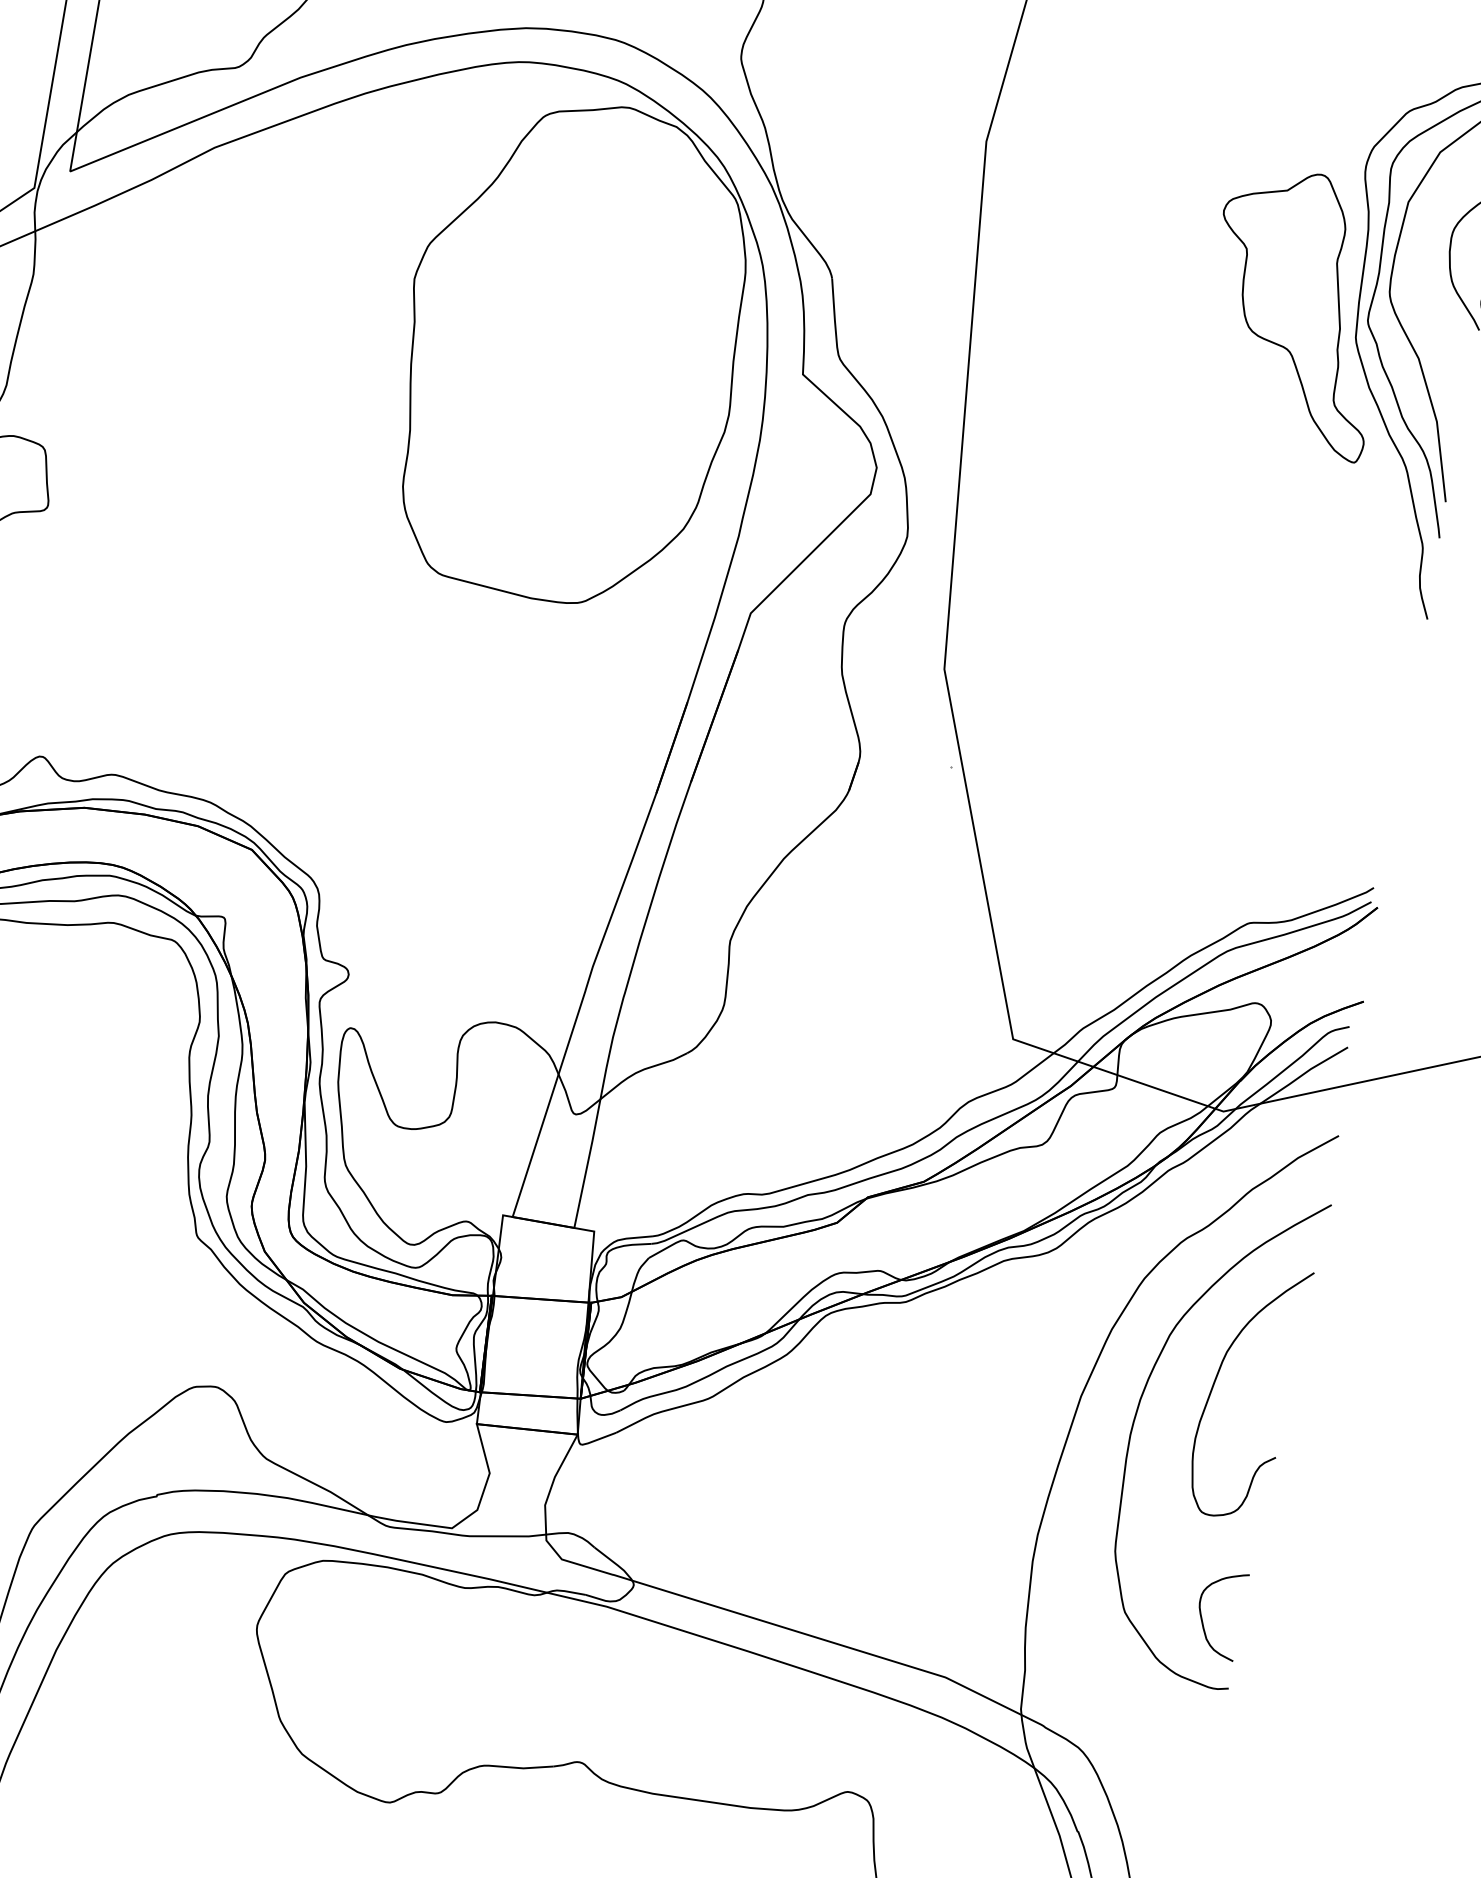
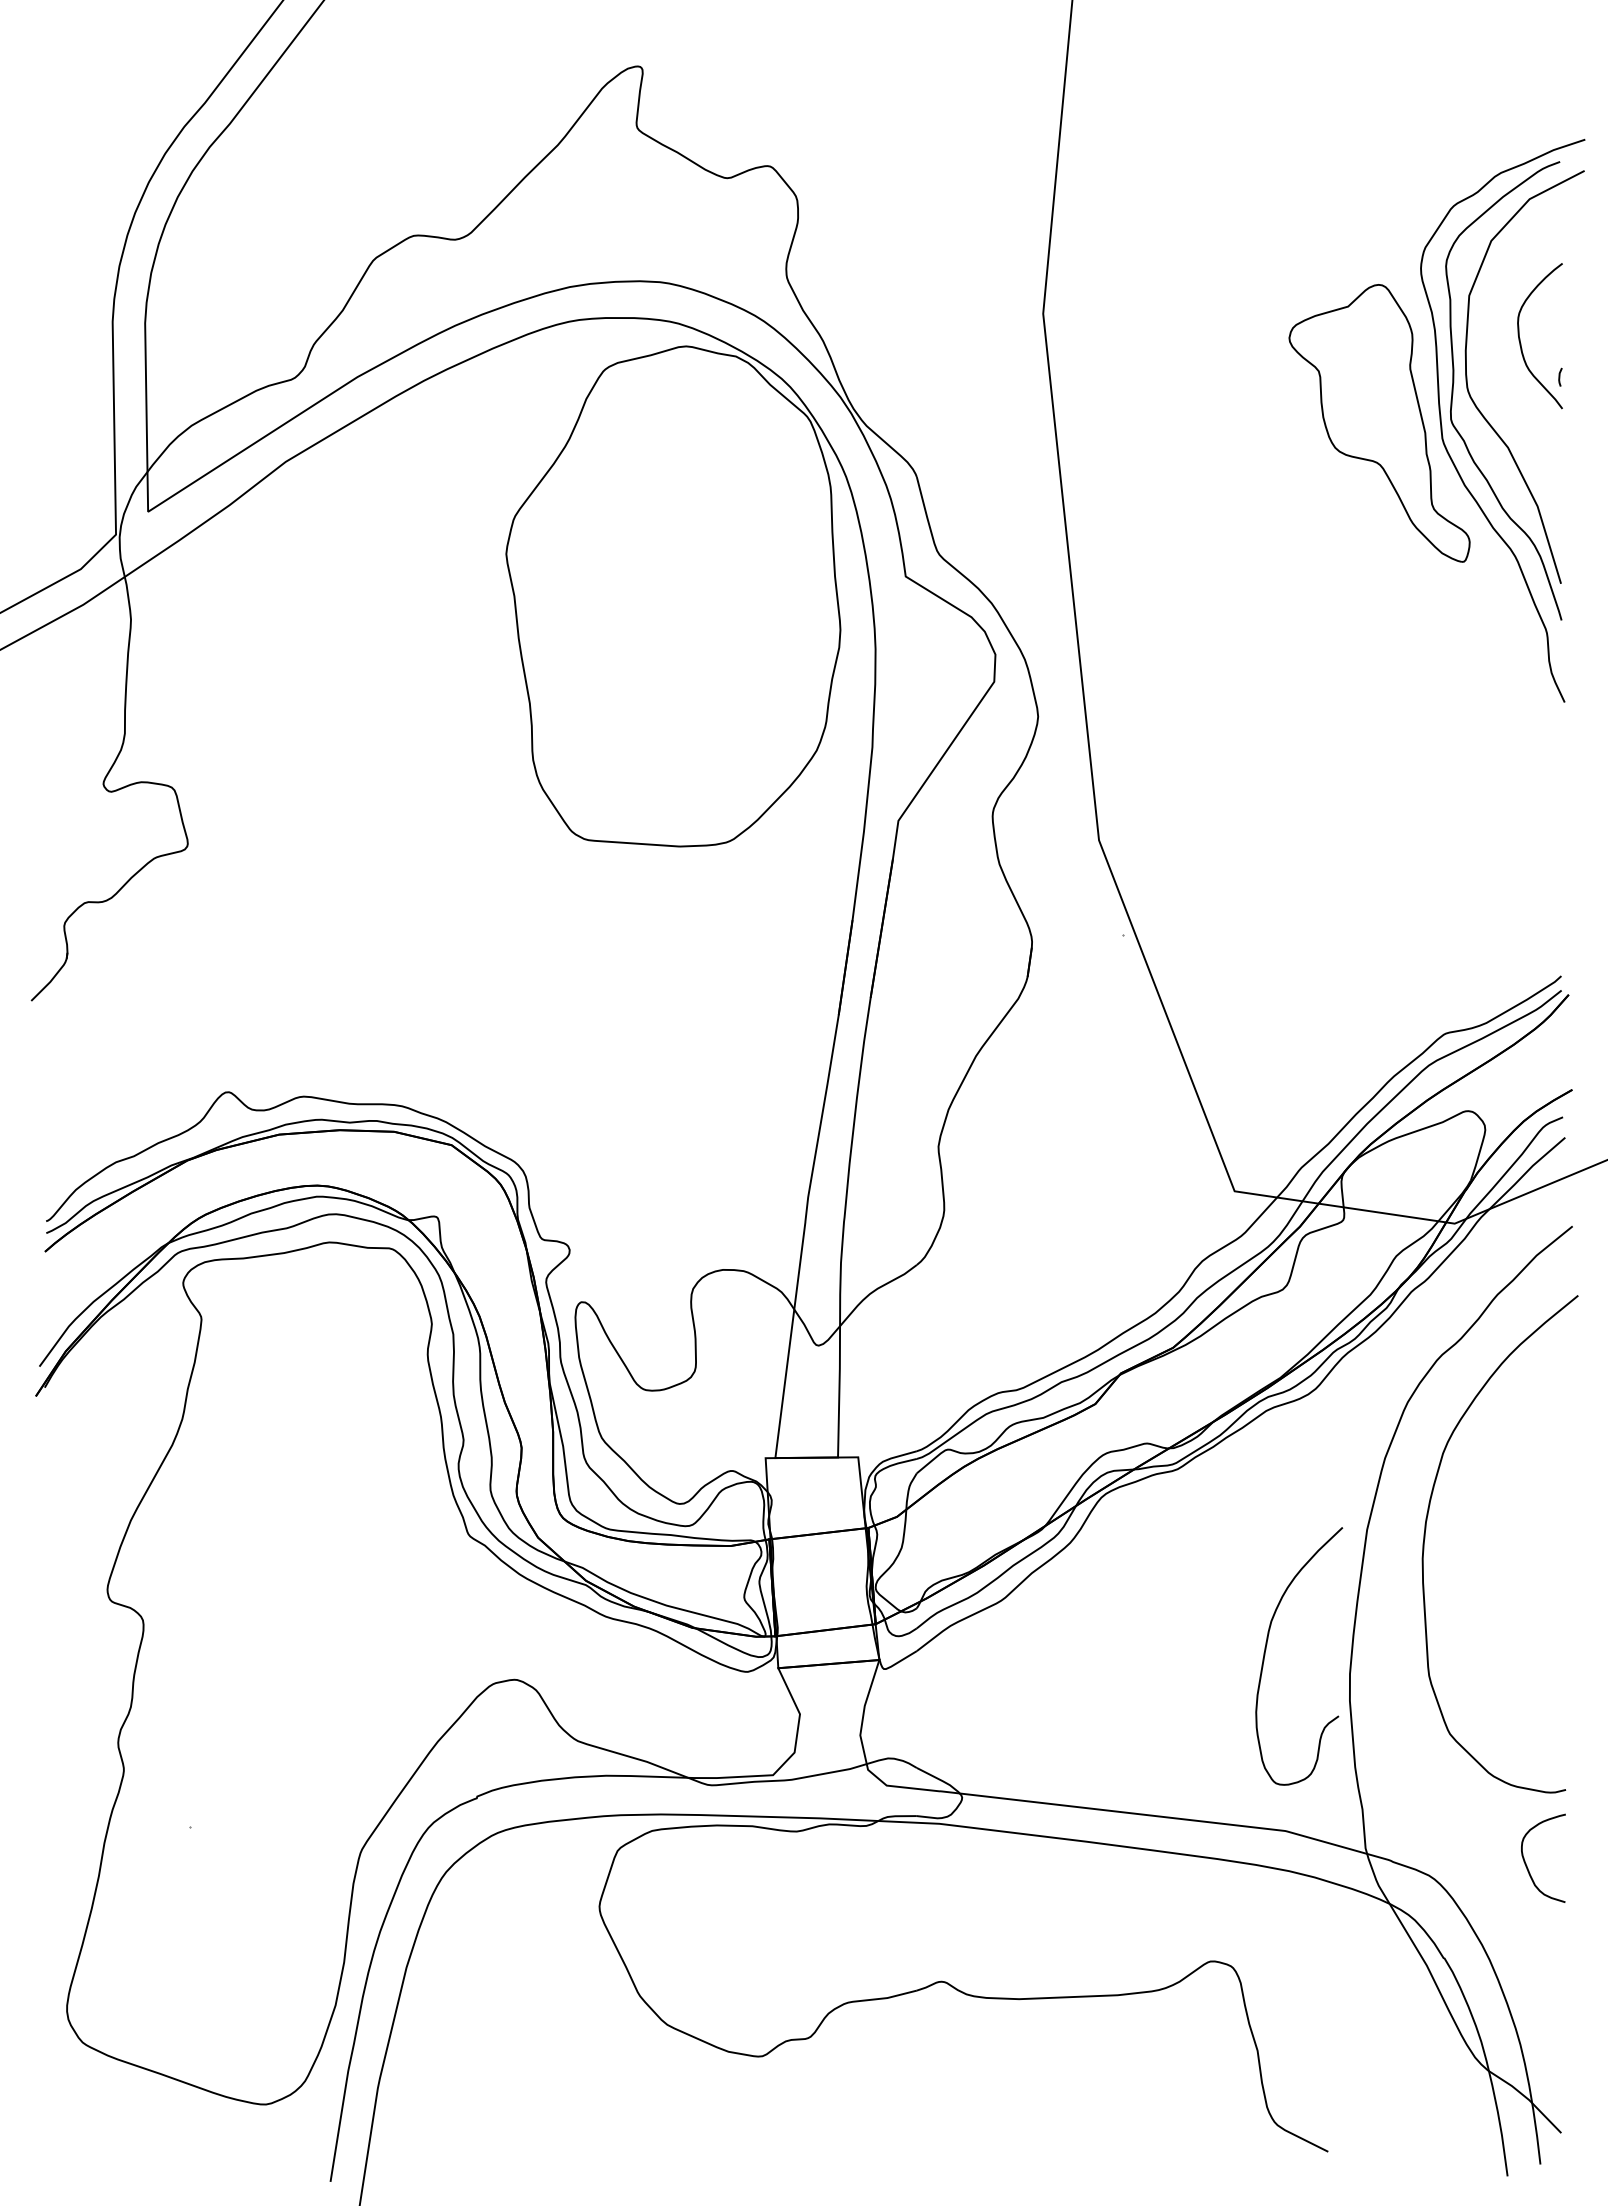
curve: (1216, 1379) -> (1266, 1650), moved
curve: (1202, 1618) -> (1527, 1865), moved

